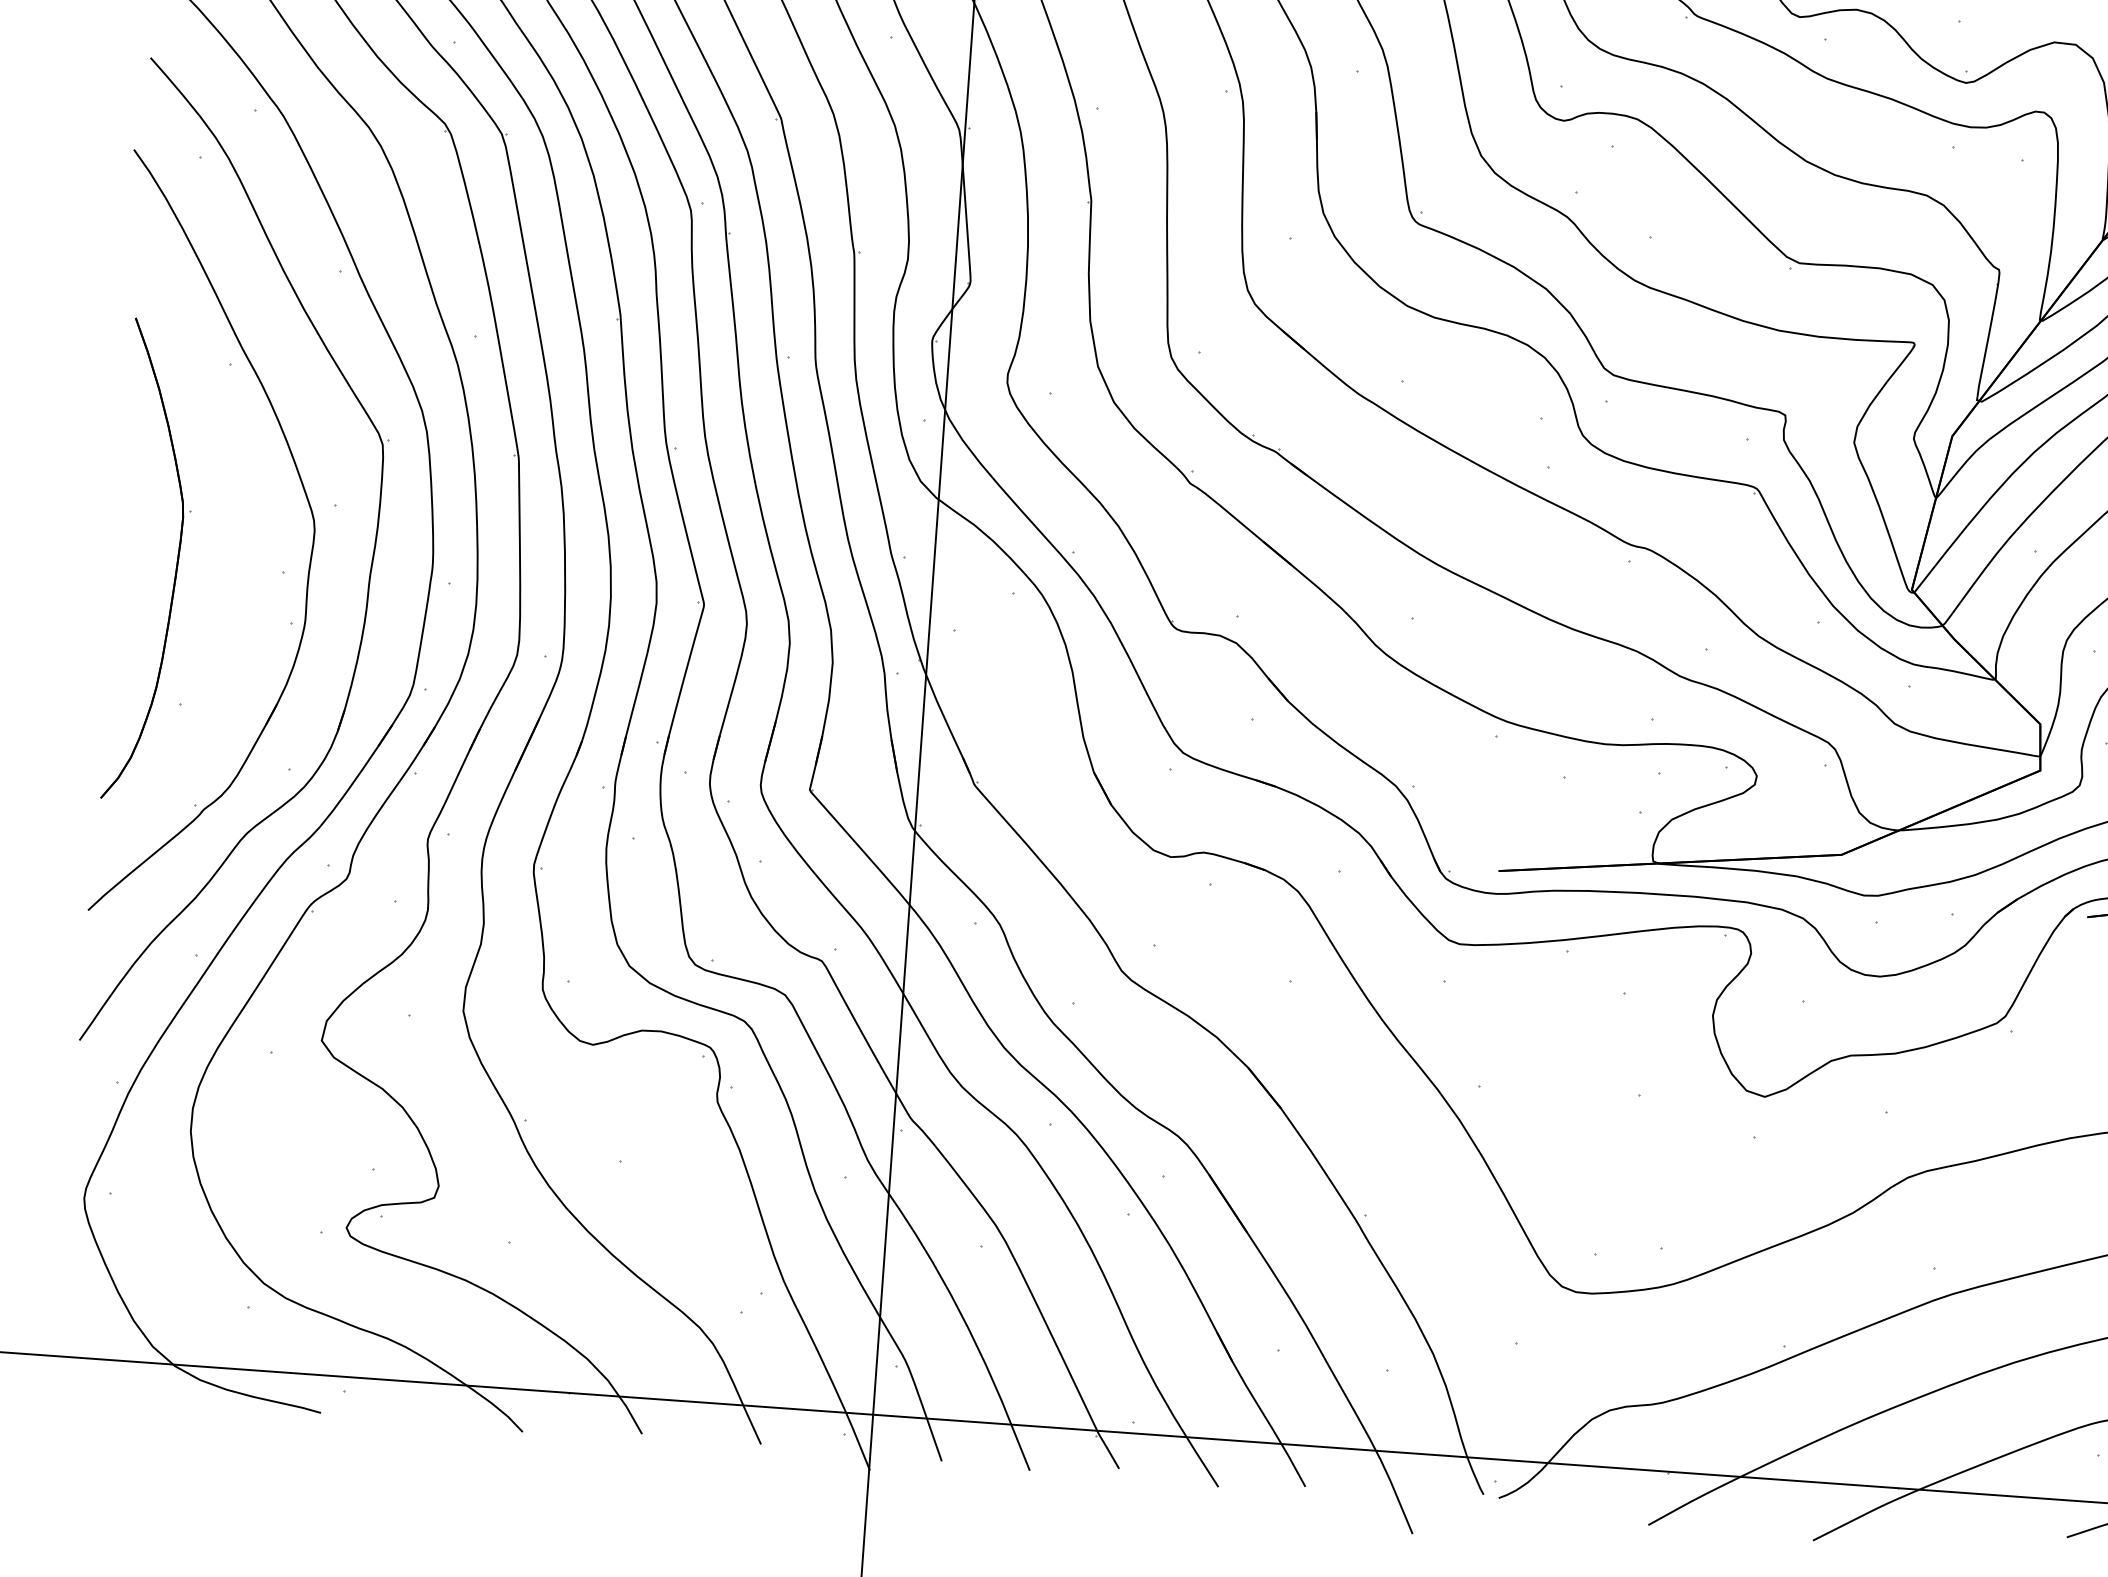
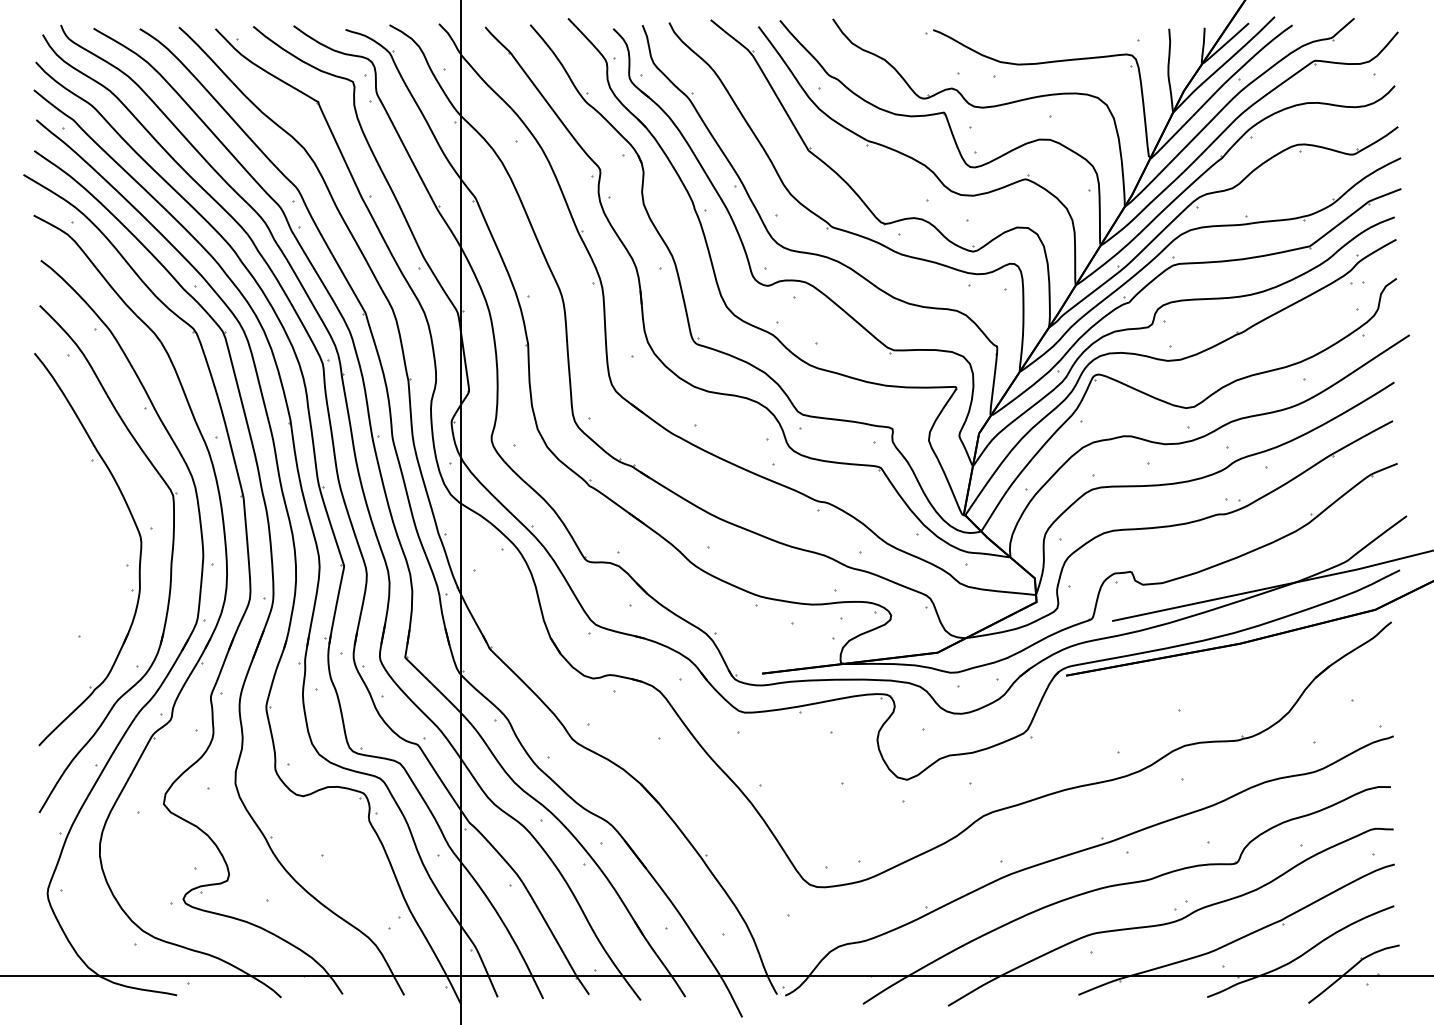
part: (176, 561) -> (71, 563), removed

